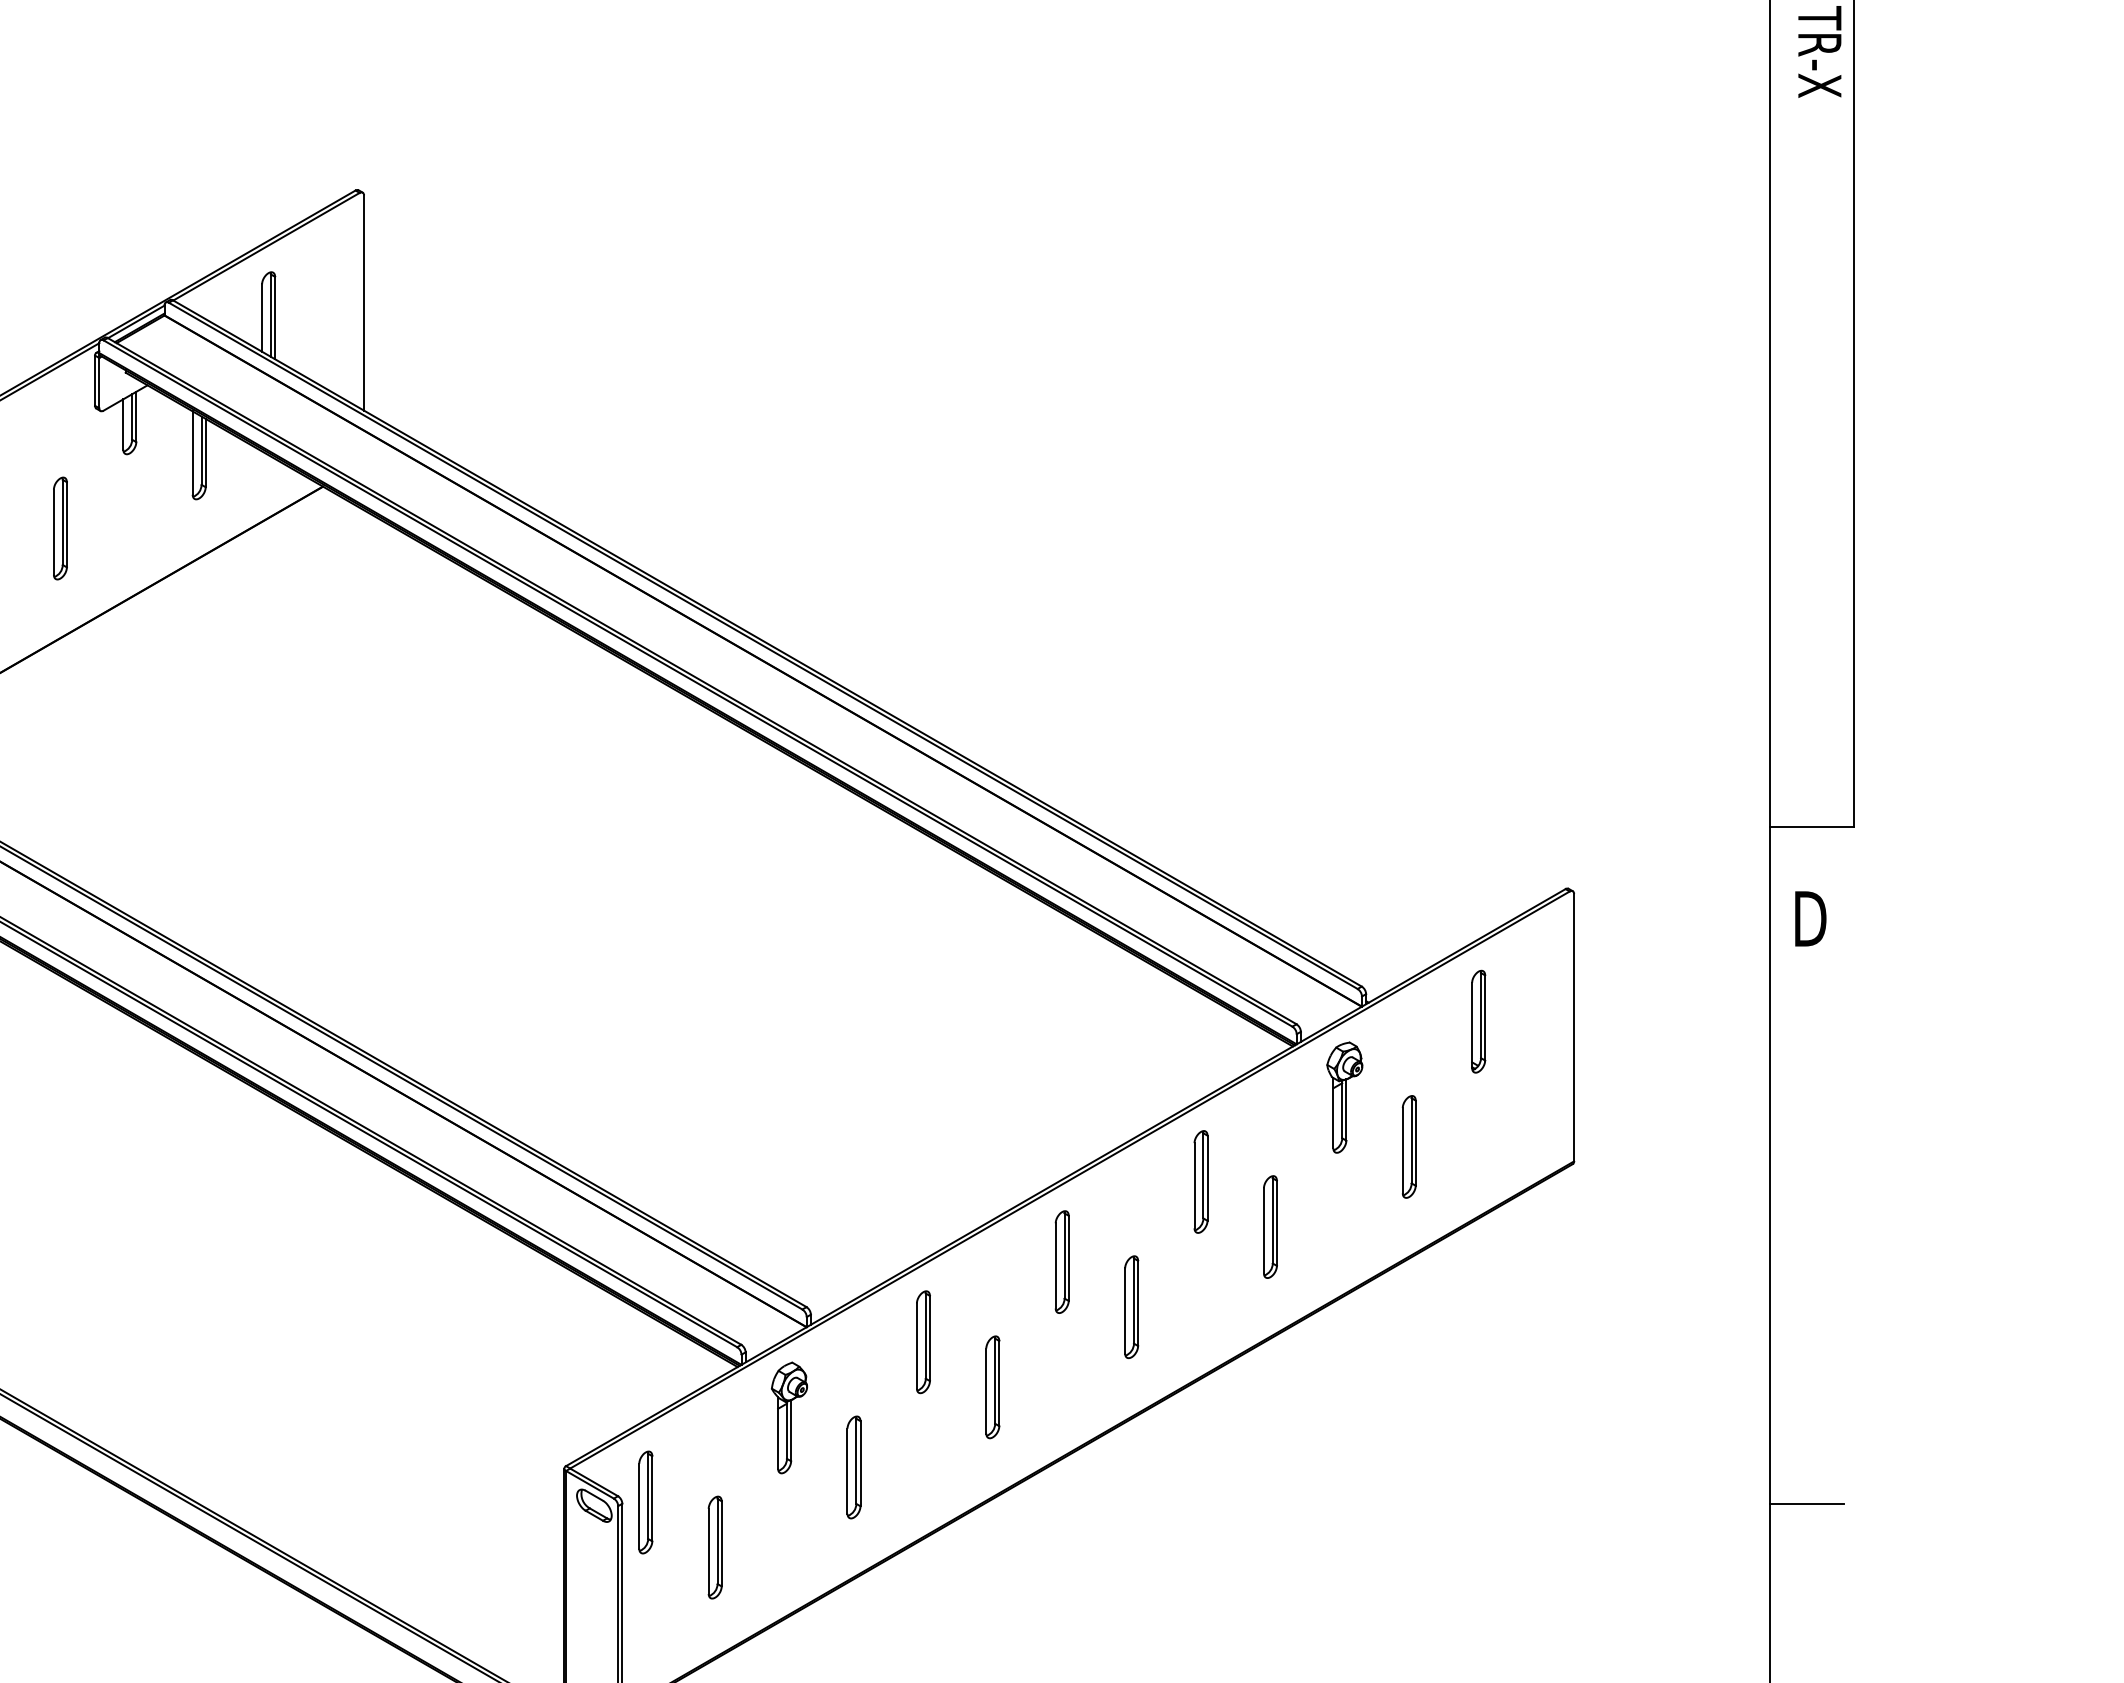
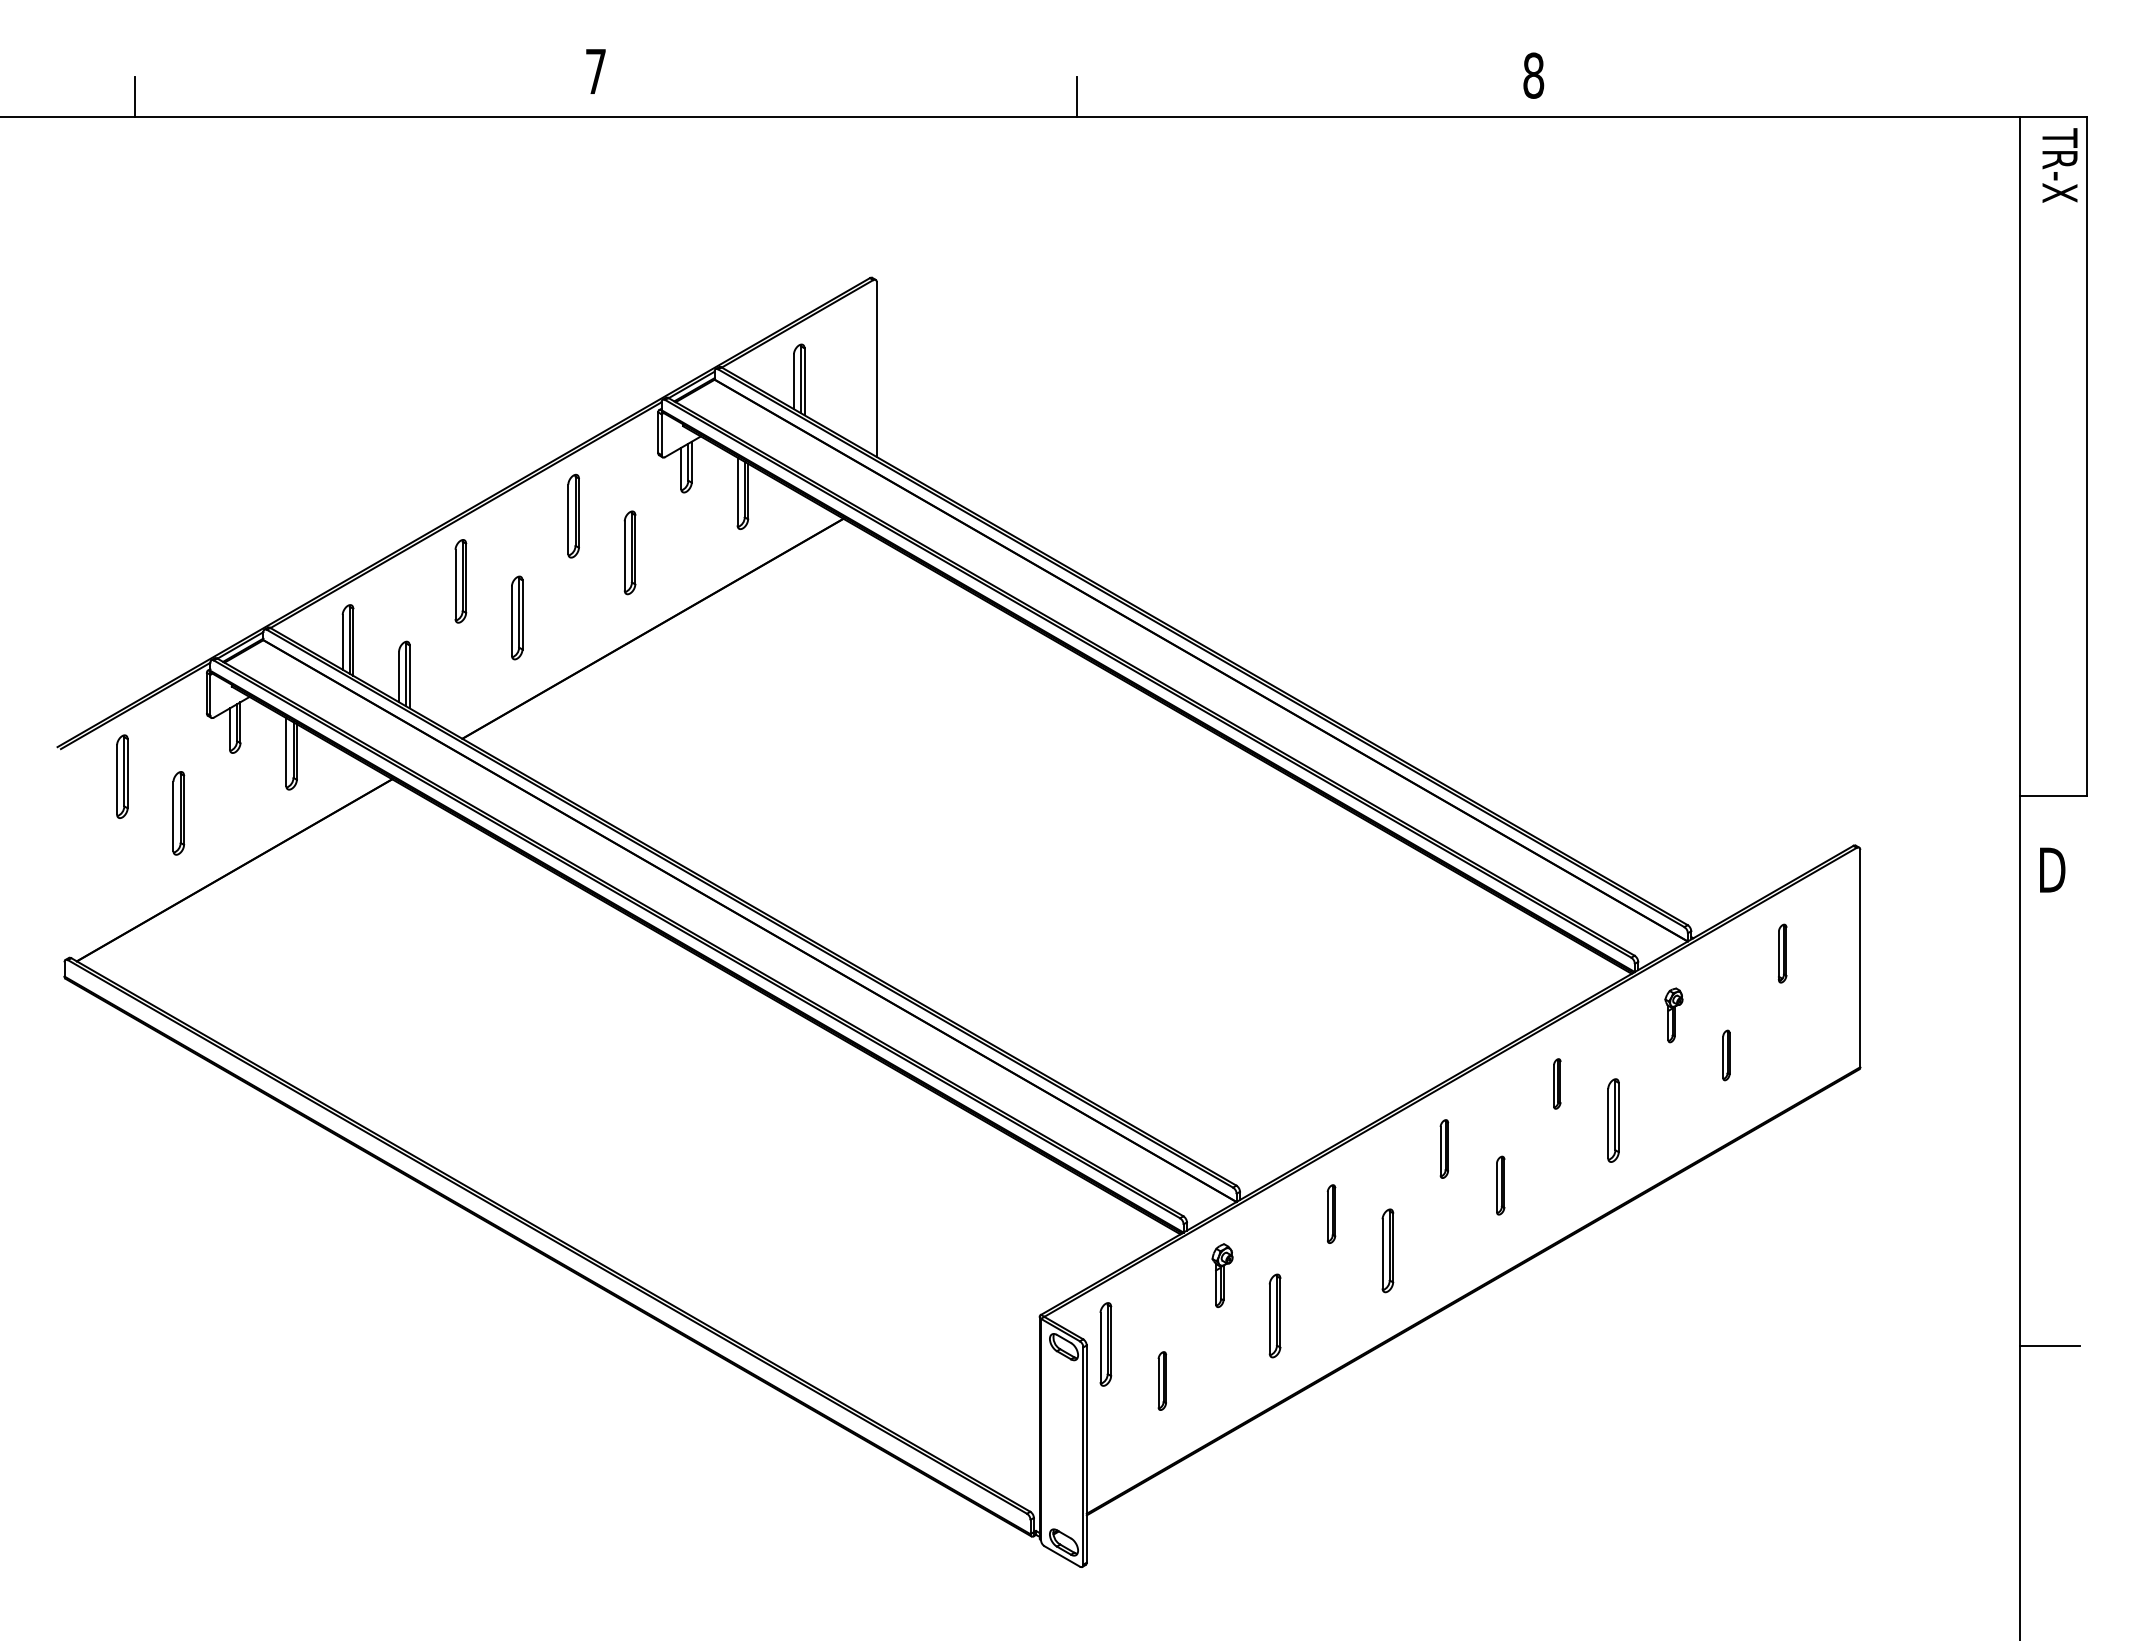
part: (1478, 1021) -> (1782, 953), size x0.7
part: (1344, 1097) -> (1673, 1015), size x0.6
part: (1409, 1146) -> (1726, 1055), size x0.6
part: (1201, 1181) -> (1557, 1083), size x0.6
part: (1062, 1261) -> (1444, 1148), size x0.7
part: (1131, 1306) -> (1500, 1185), size x0.7
part: (923, 1341) -> (1331, 1213), size x0.7
part: (789, 1417) -> (1222, 1275), size x0.7
part: (715, 1546) -> (1162, 1380), size x0.7

